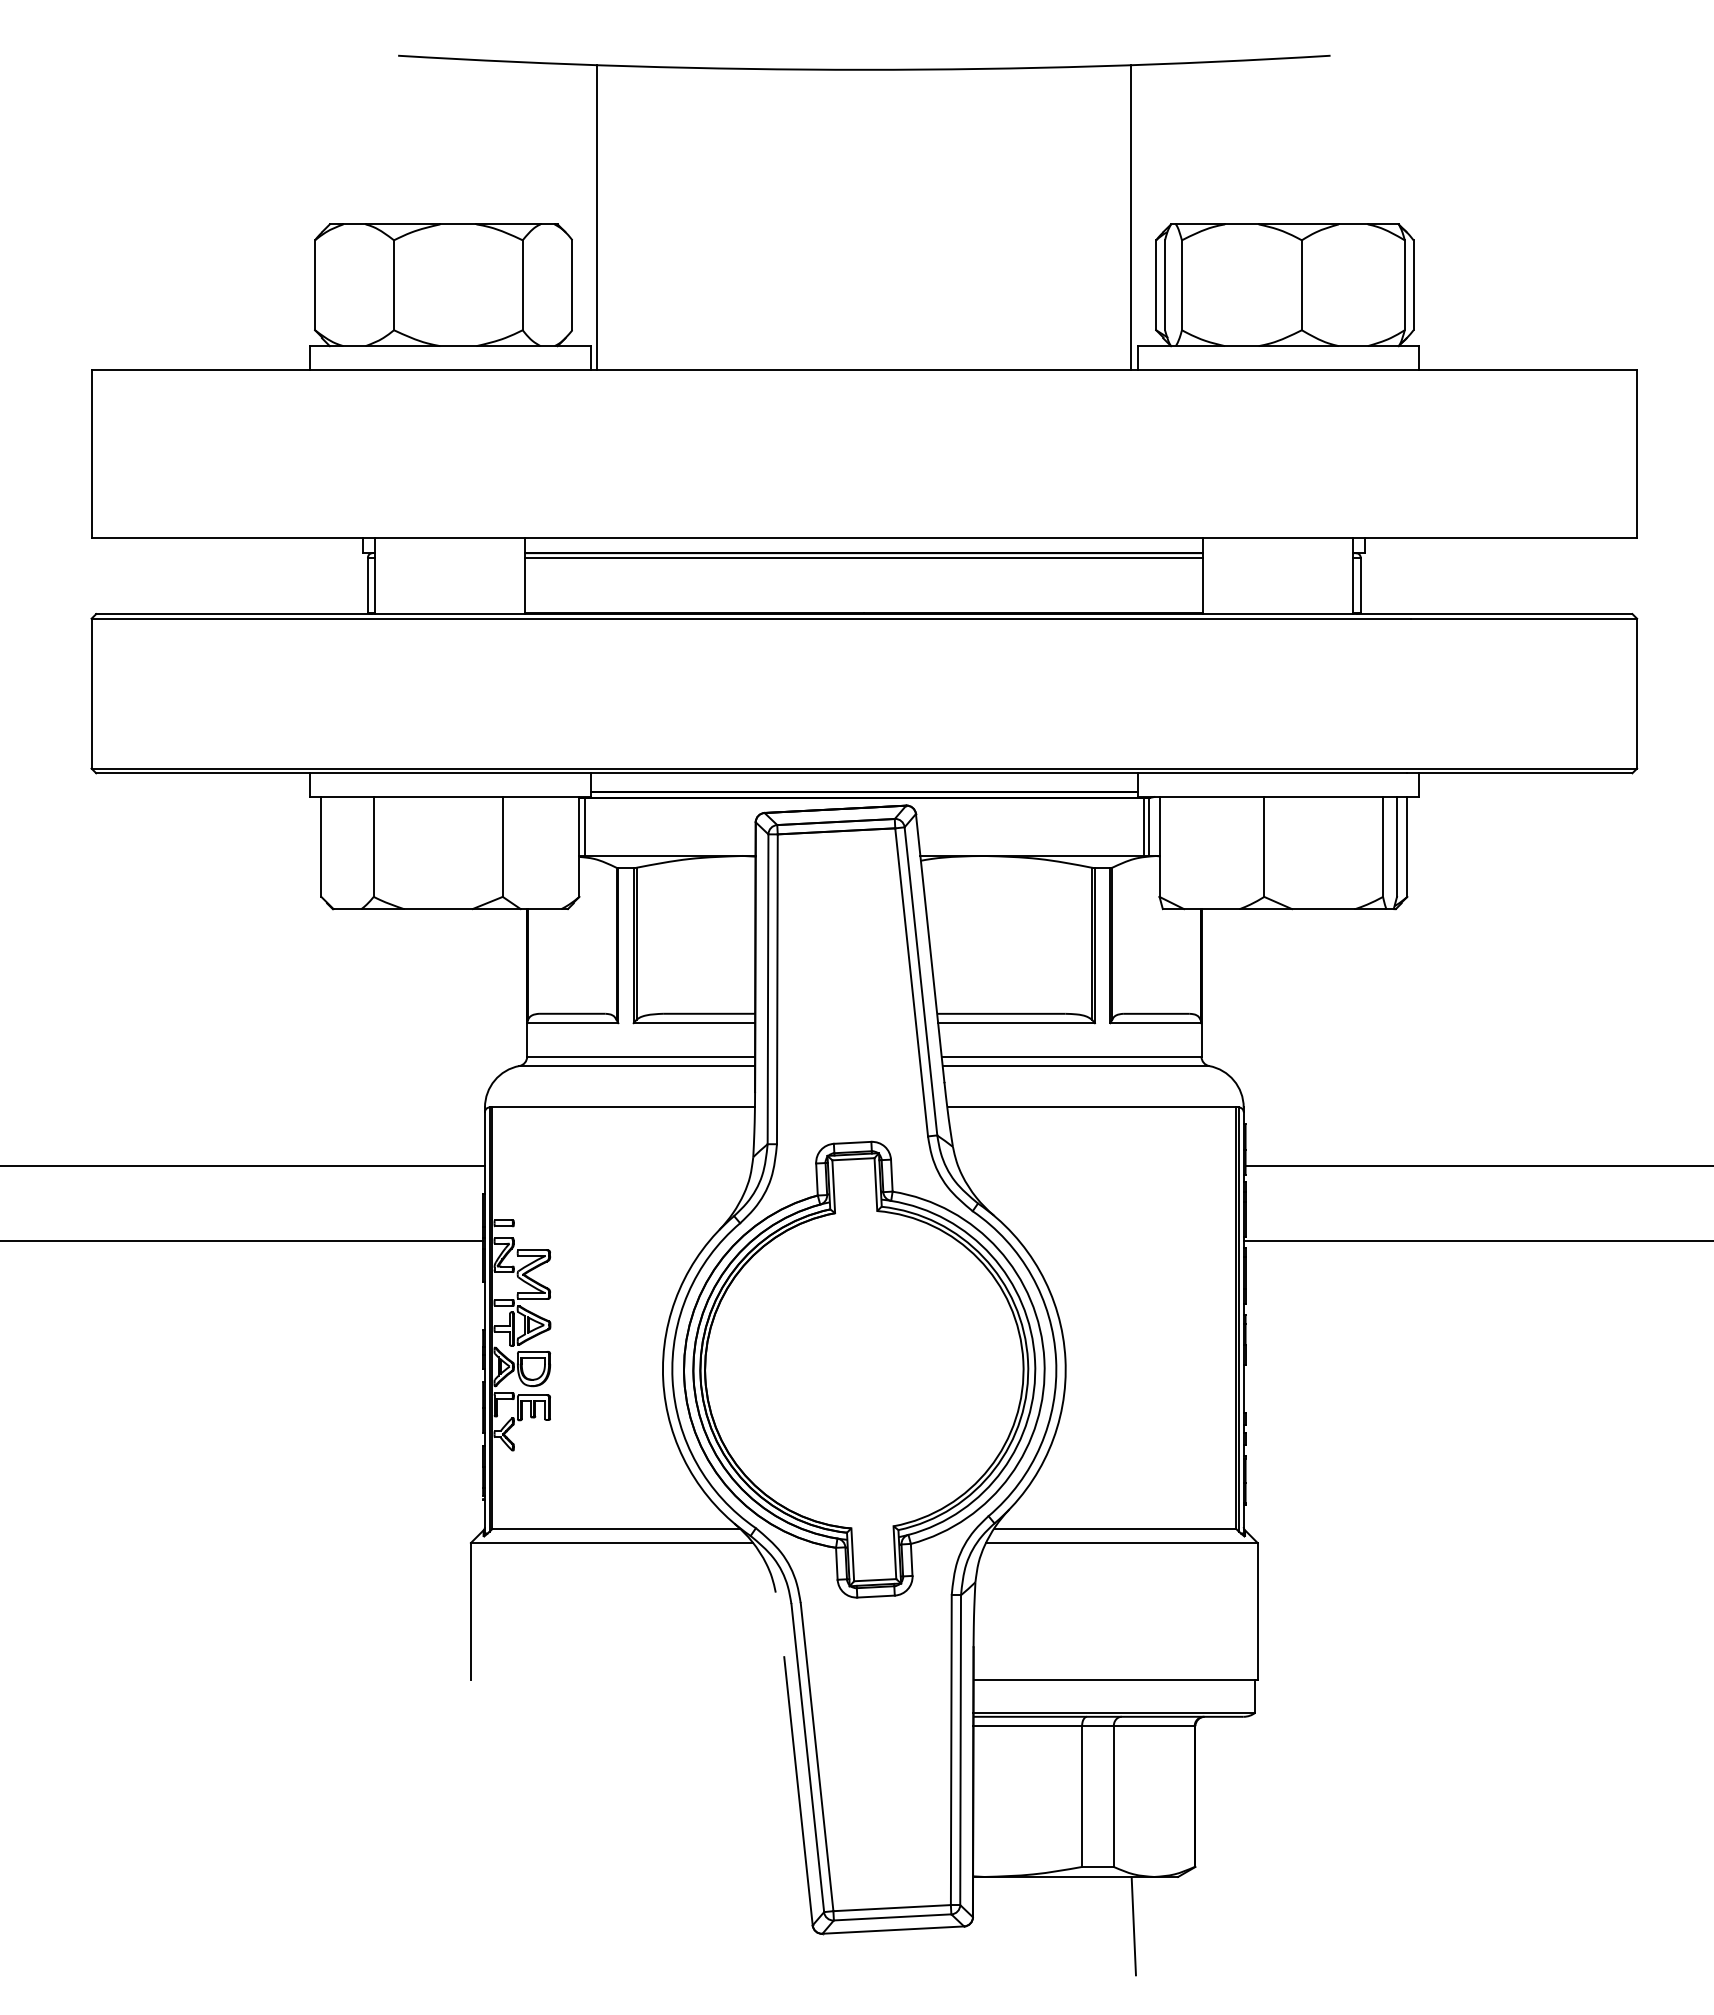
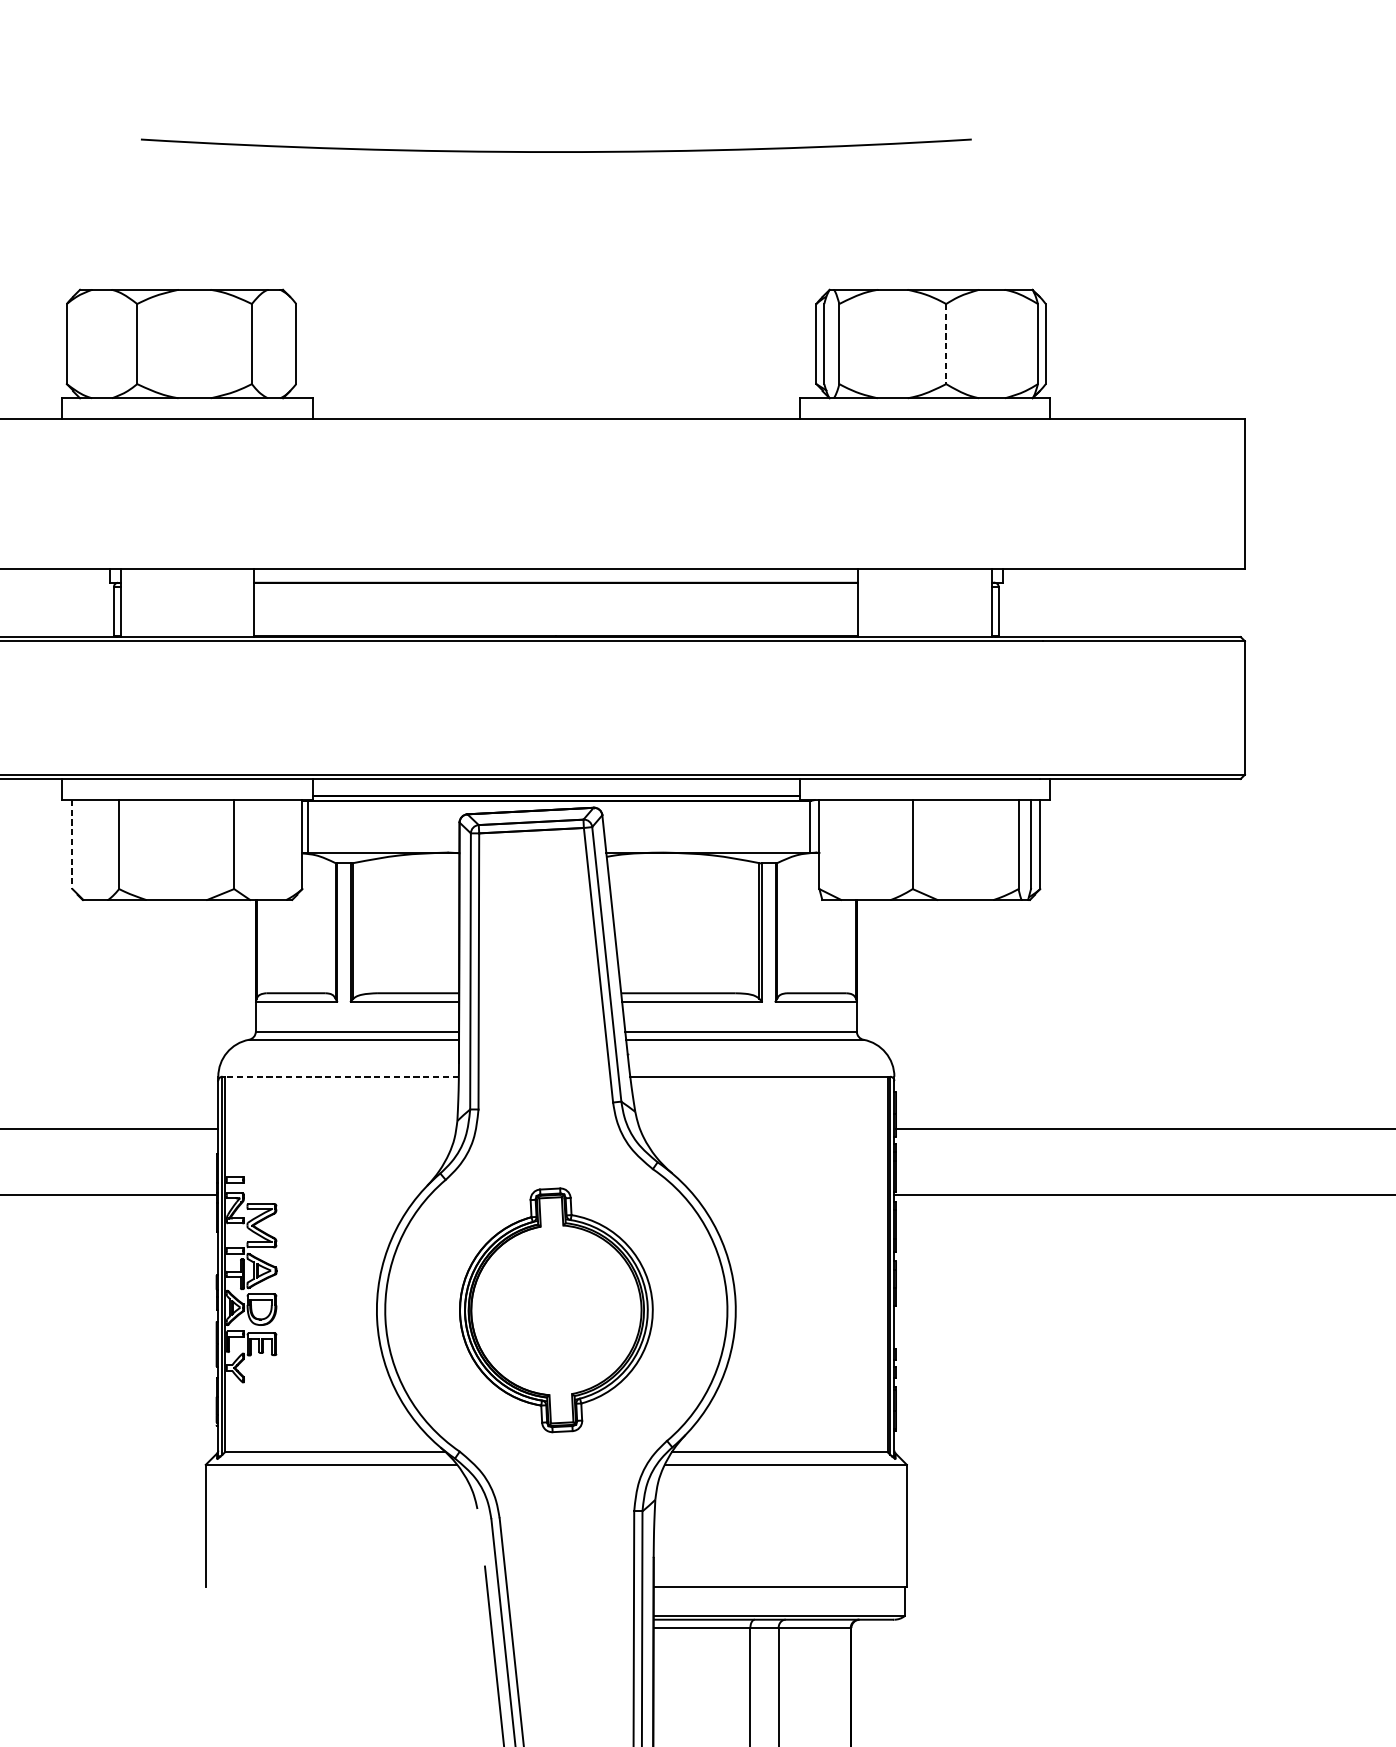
line: (597, 217) -> (318, 283), removed
line: (1131, 217) -> (794, 283), removed
line: (1301, 285) -> (945, 344), solid -> dashed
line: (864, 557) -> (556, 586), removed
line: (1143, 826) -> (805, 826), removed
line: (321, 847) -> (72, 845), solid -> dashed
line: (623, 1107) -> (341, 1076), solid -> dashed
part: (864, 1369) -> (556, 1310), size x0.6

